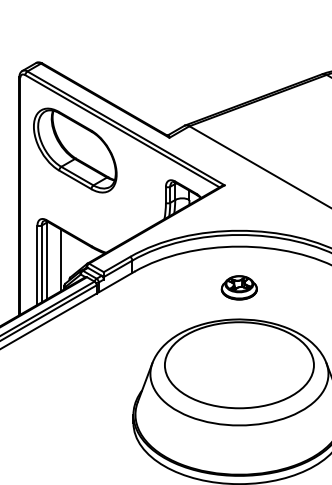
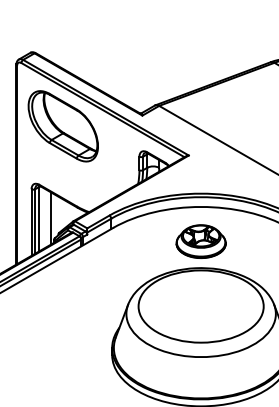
part: (238, 287) -> (200, 241), size x1.67

